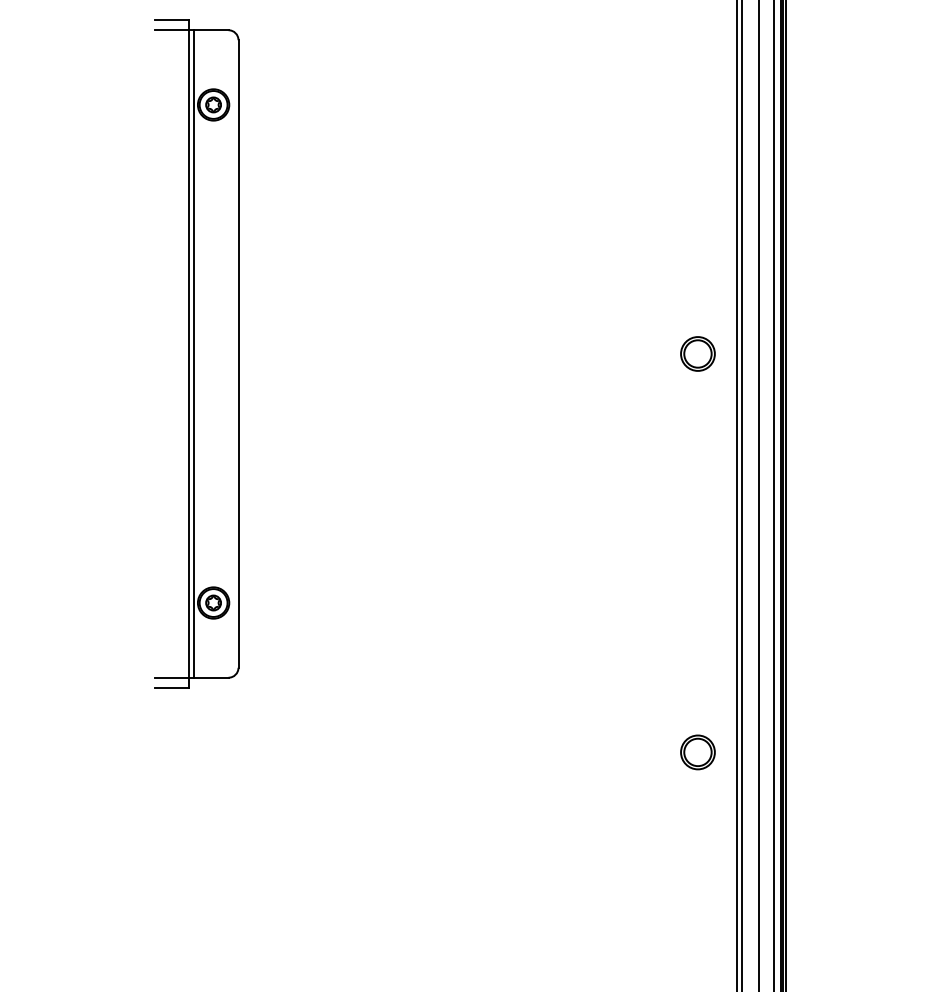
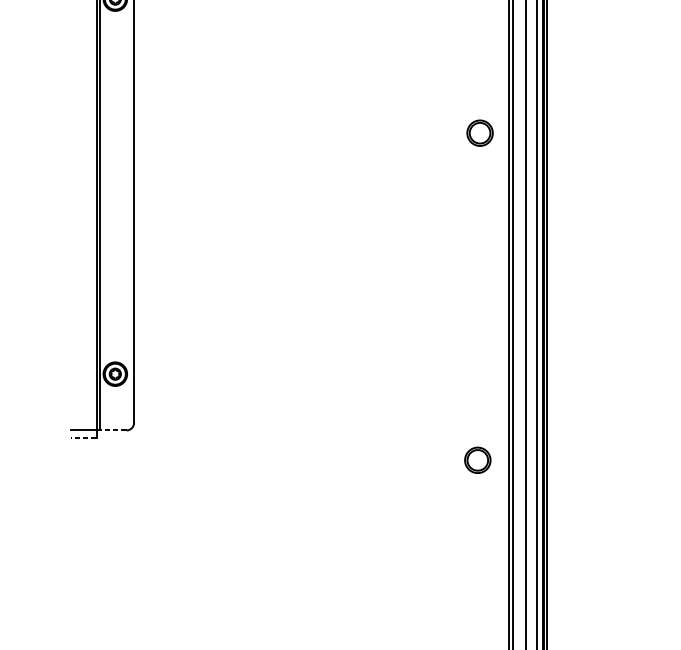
part: (697, 353) -> (479, 132), moved
line: (210, 677) -> (113, 430), solid -> dashed
line: (171, 687) -> (83, 437), solid -> dashed
part: (697, 752) -> (477, 460), moved

